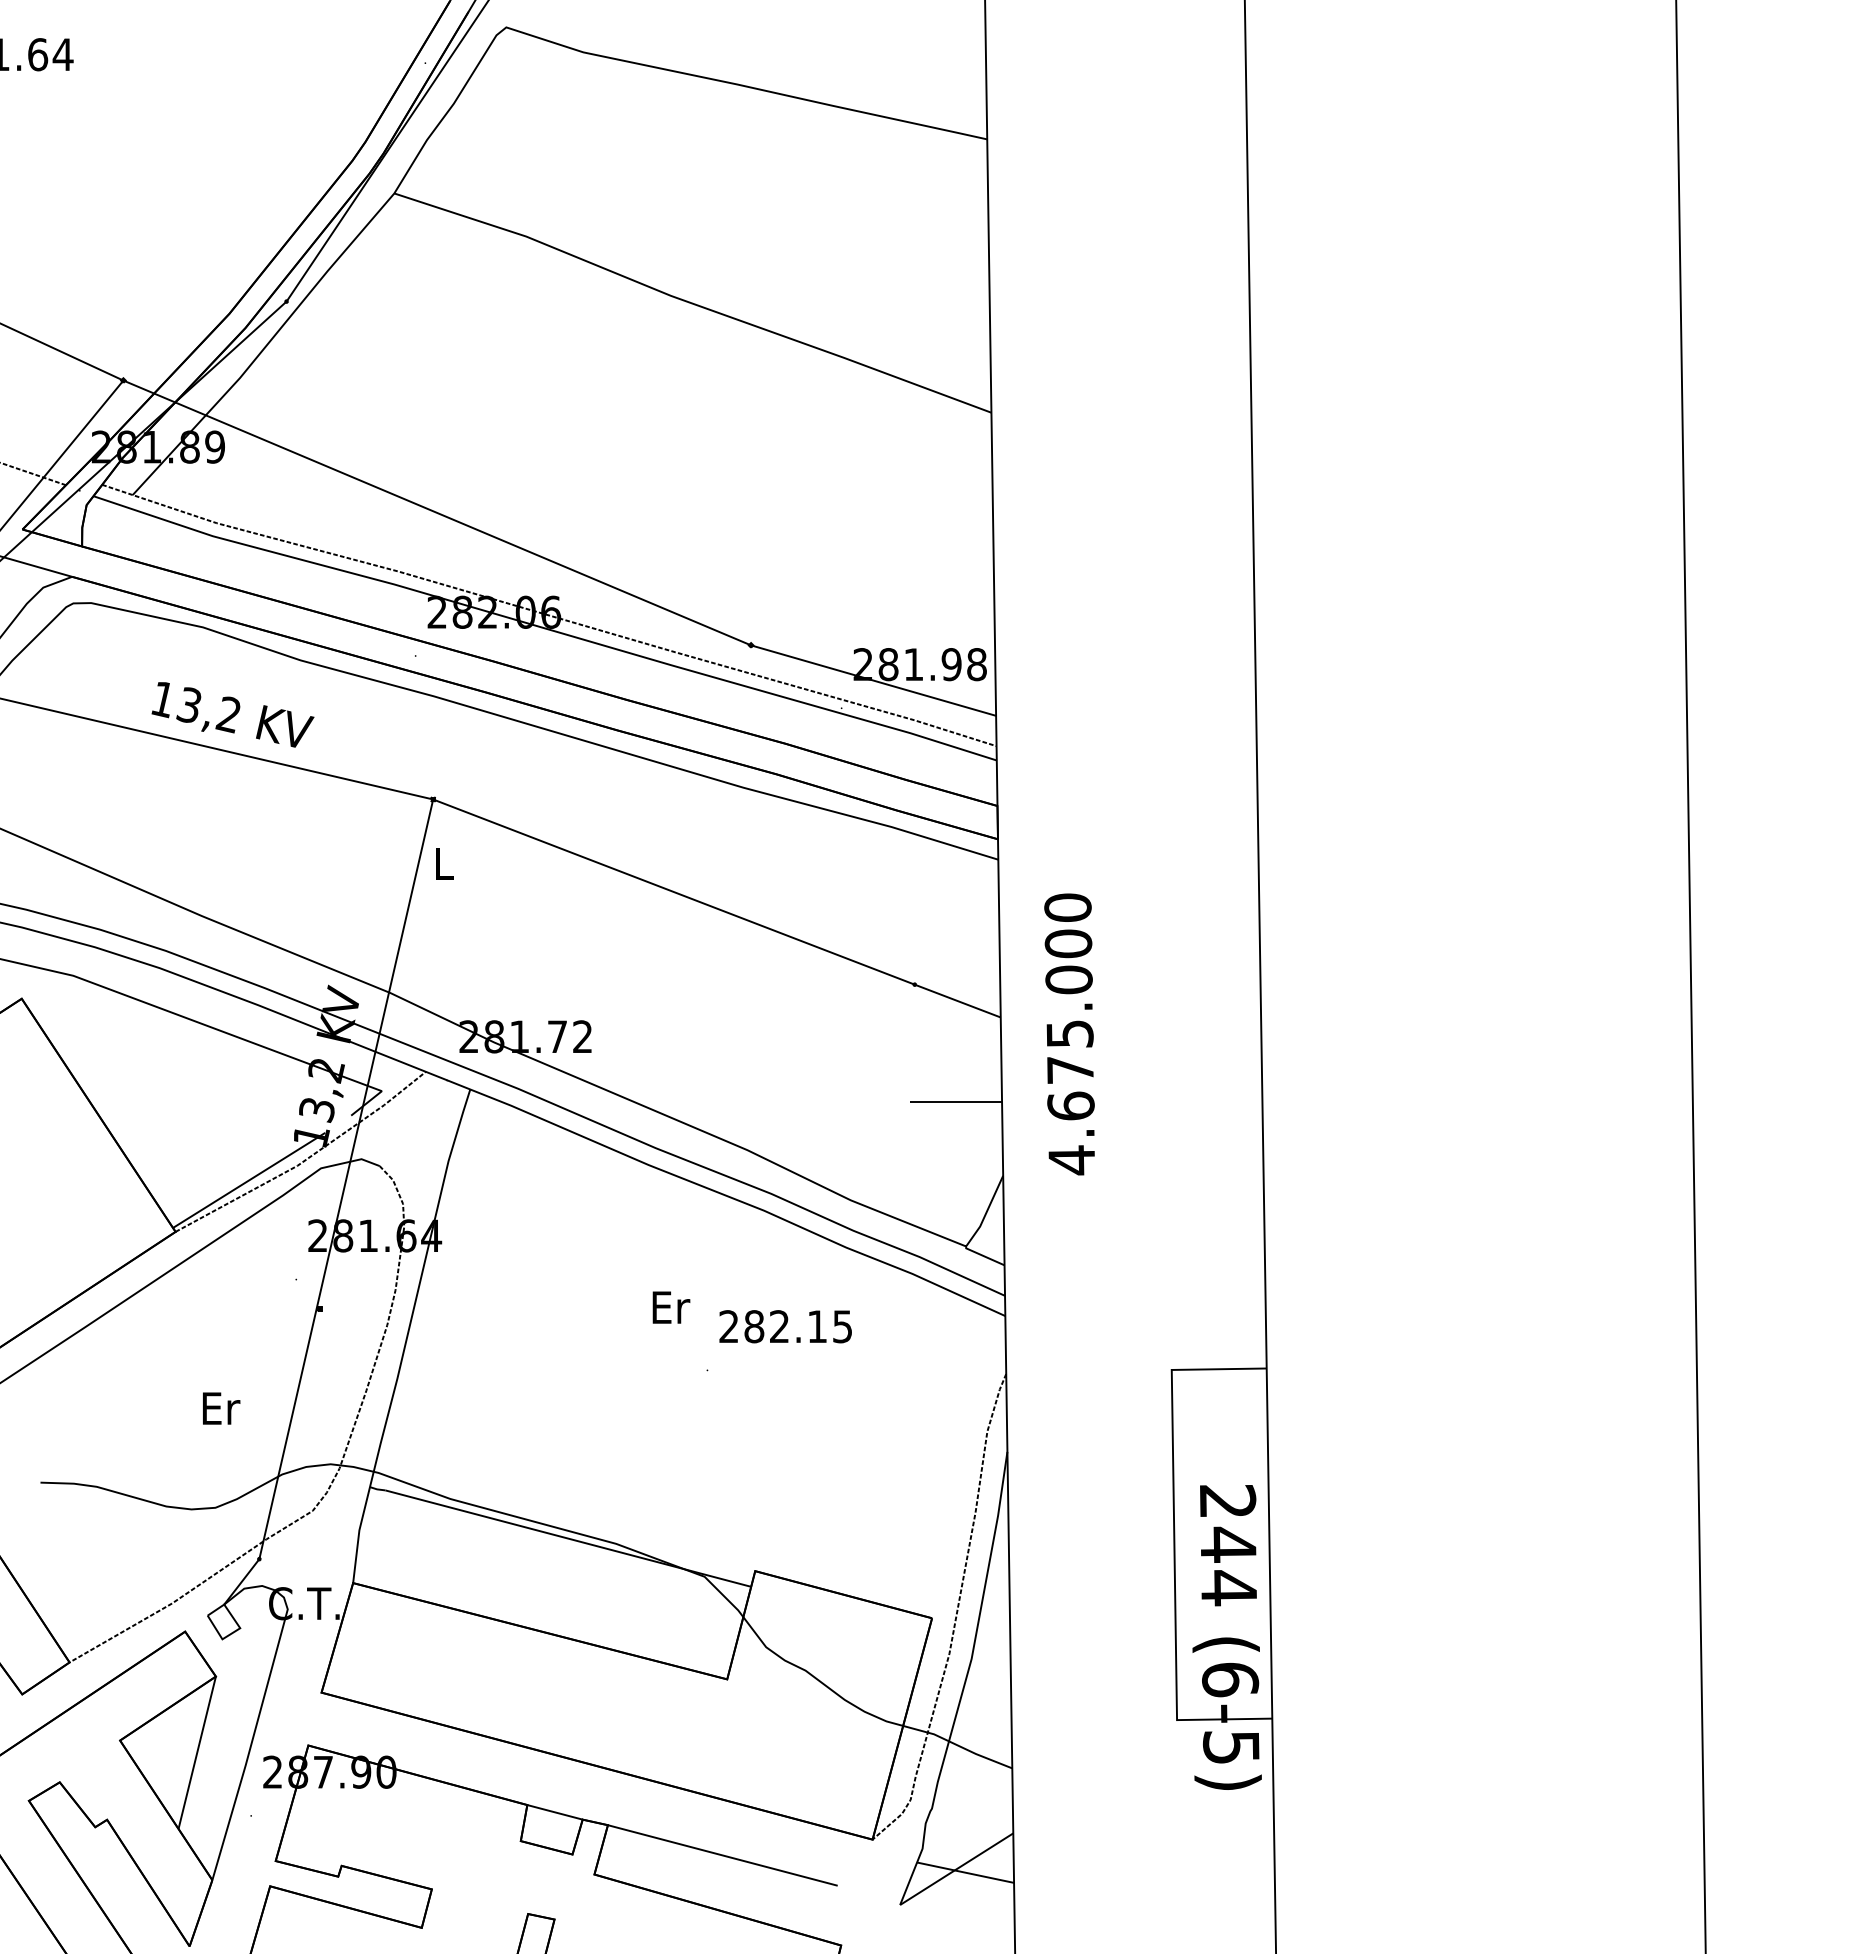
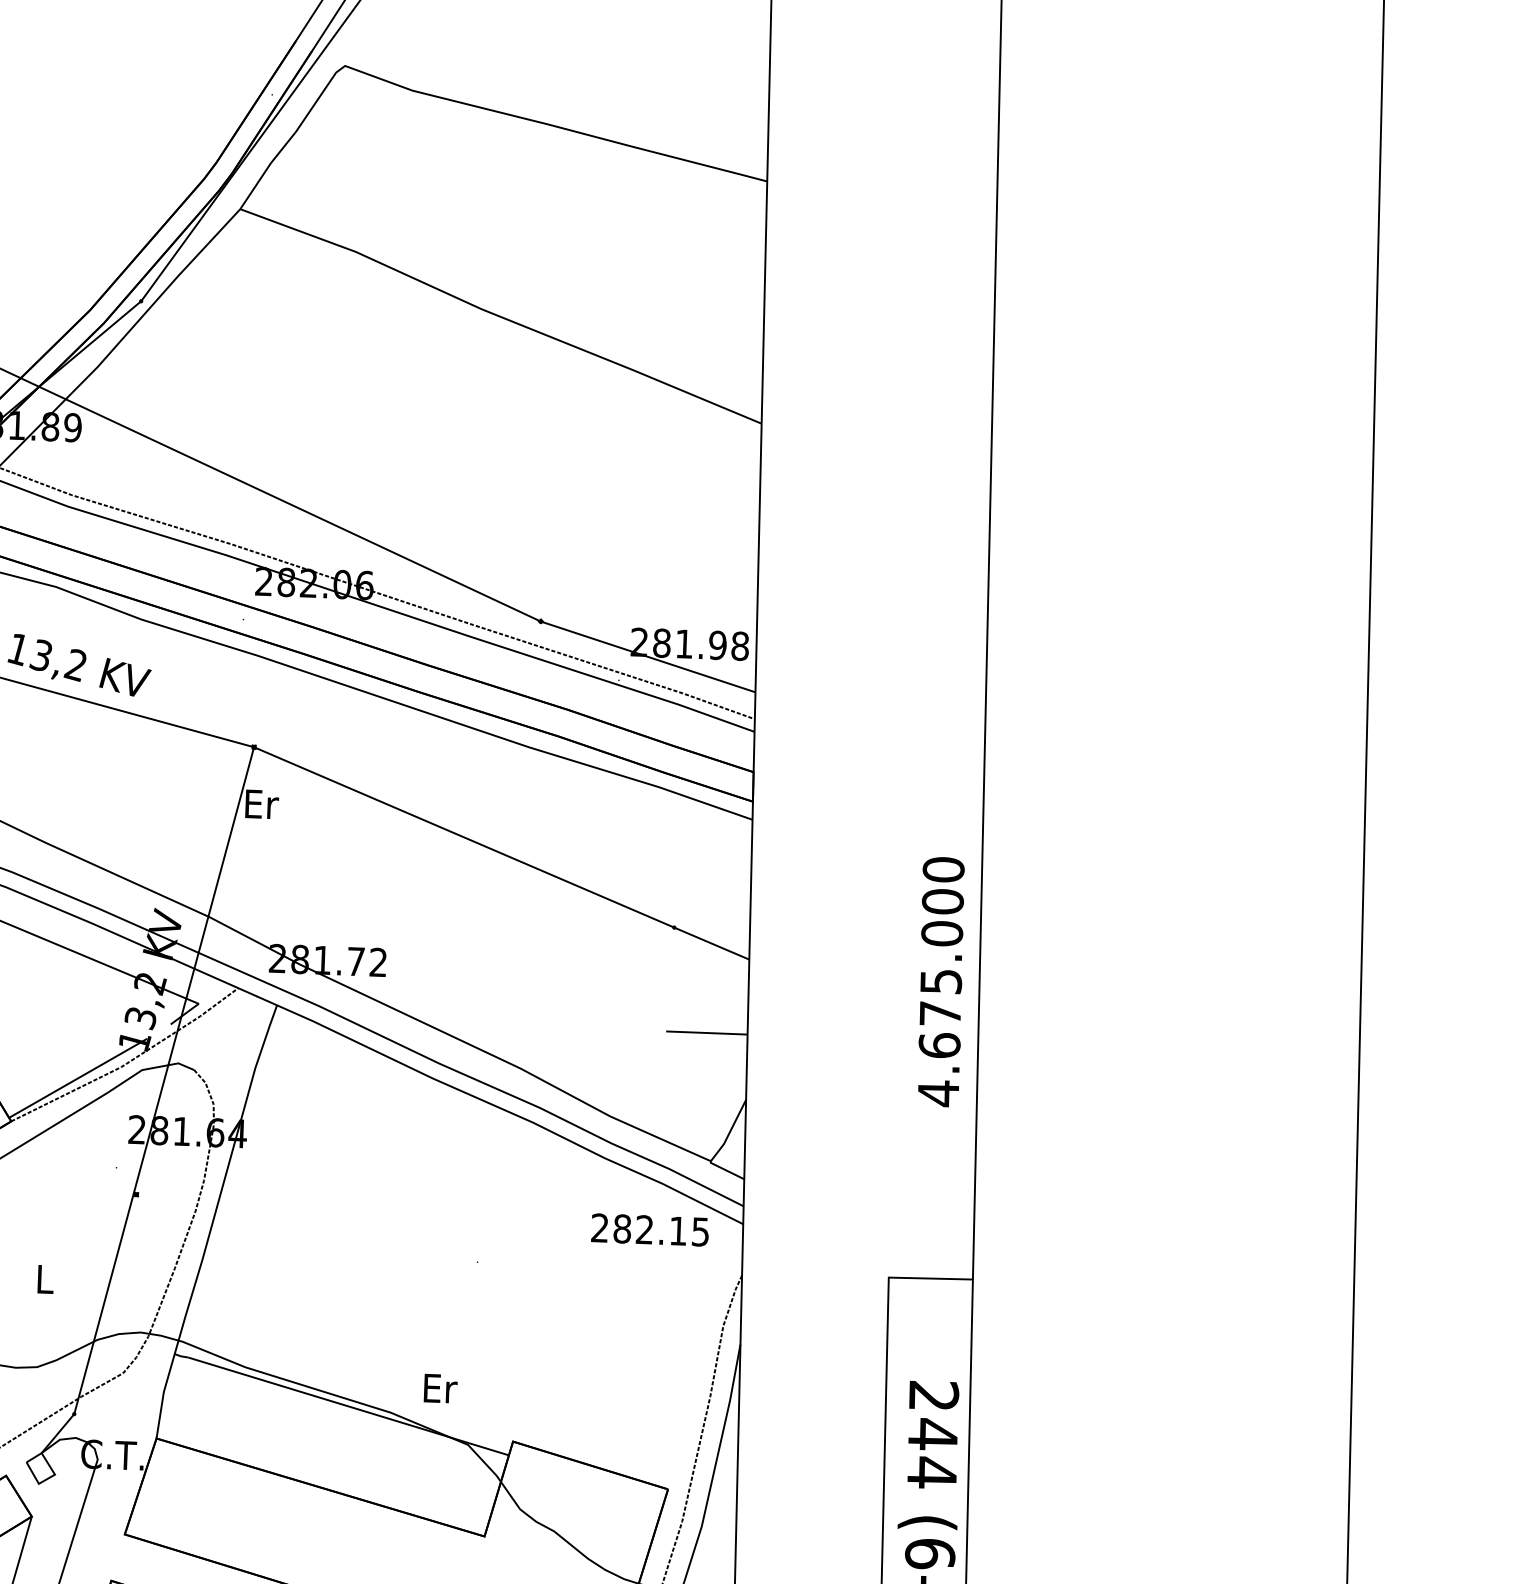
text: (444, 863) -> (261, 804), L -> Er
text: (1069, 1034) -> (940, 982), moved
text: (671, 1307) -> (440, 1388), moved
text: (785, 1326) -> (650, 1229), moved
text: (221, 1408) -> (45, 1279), Er -> L

